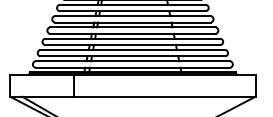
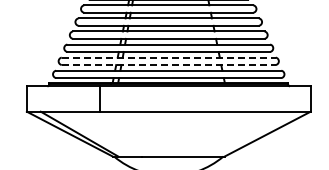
line: (133, 49) -> (169, 57), solid -> dashed
line: (133, 56) -> (169, 65), solid -> dashed

